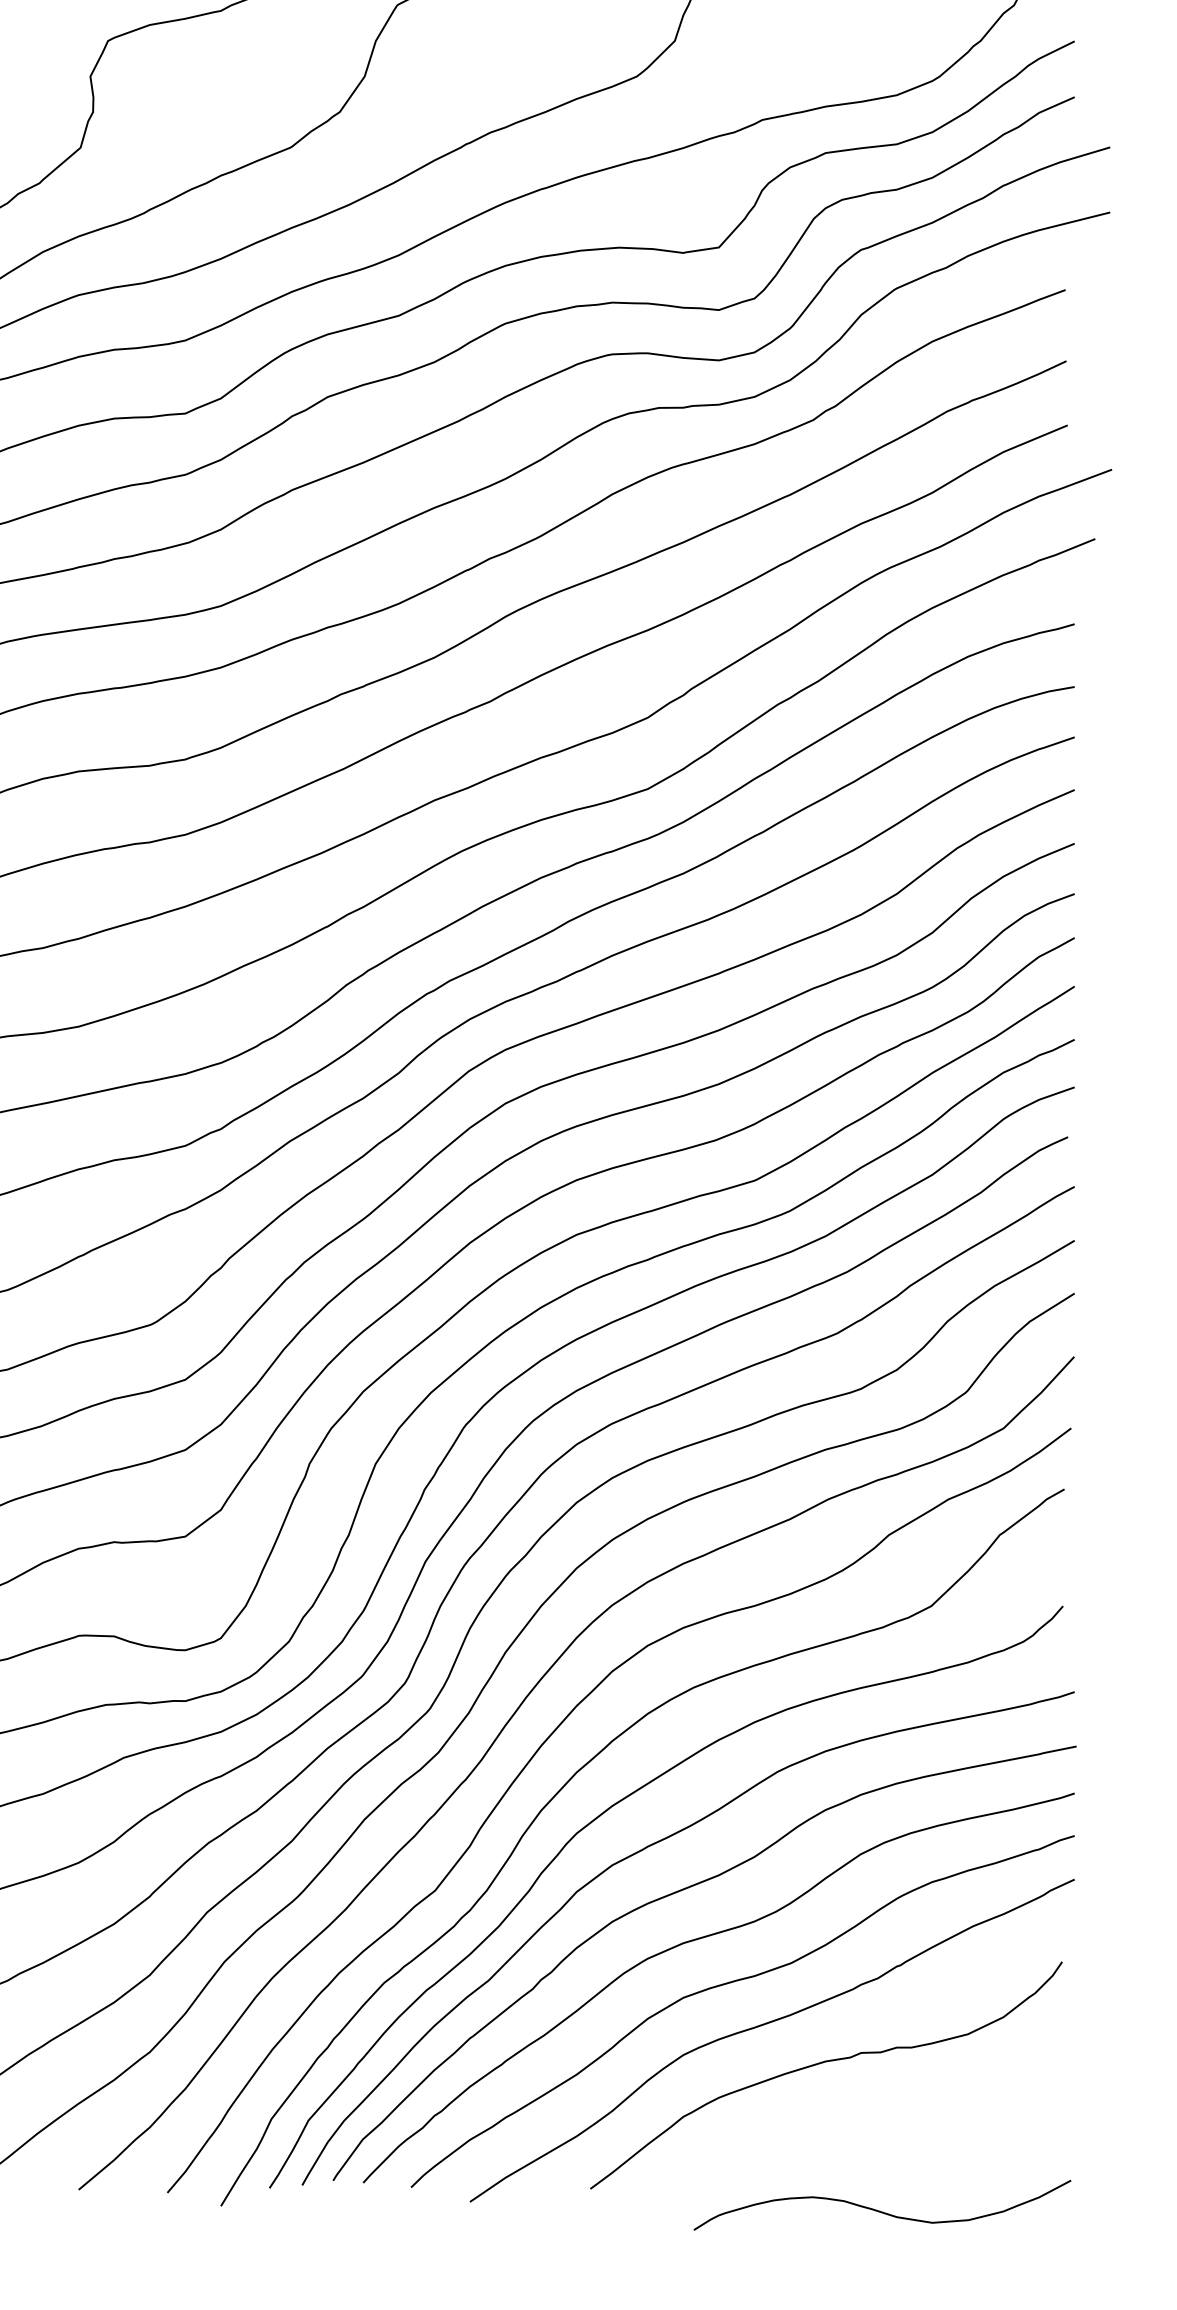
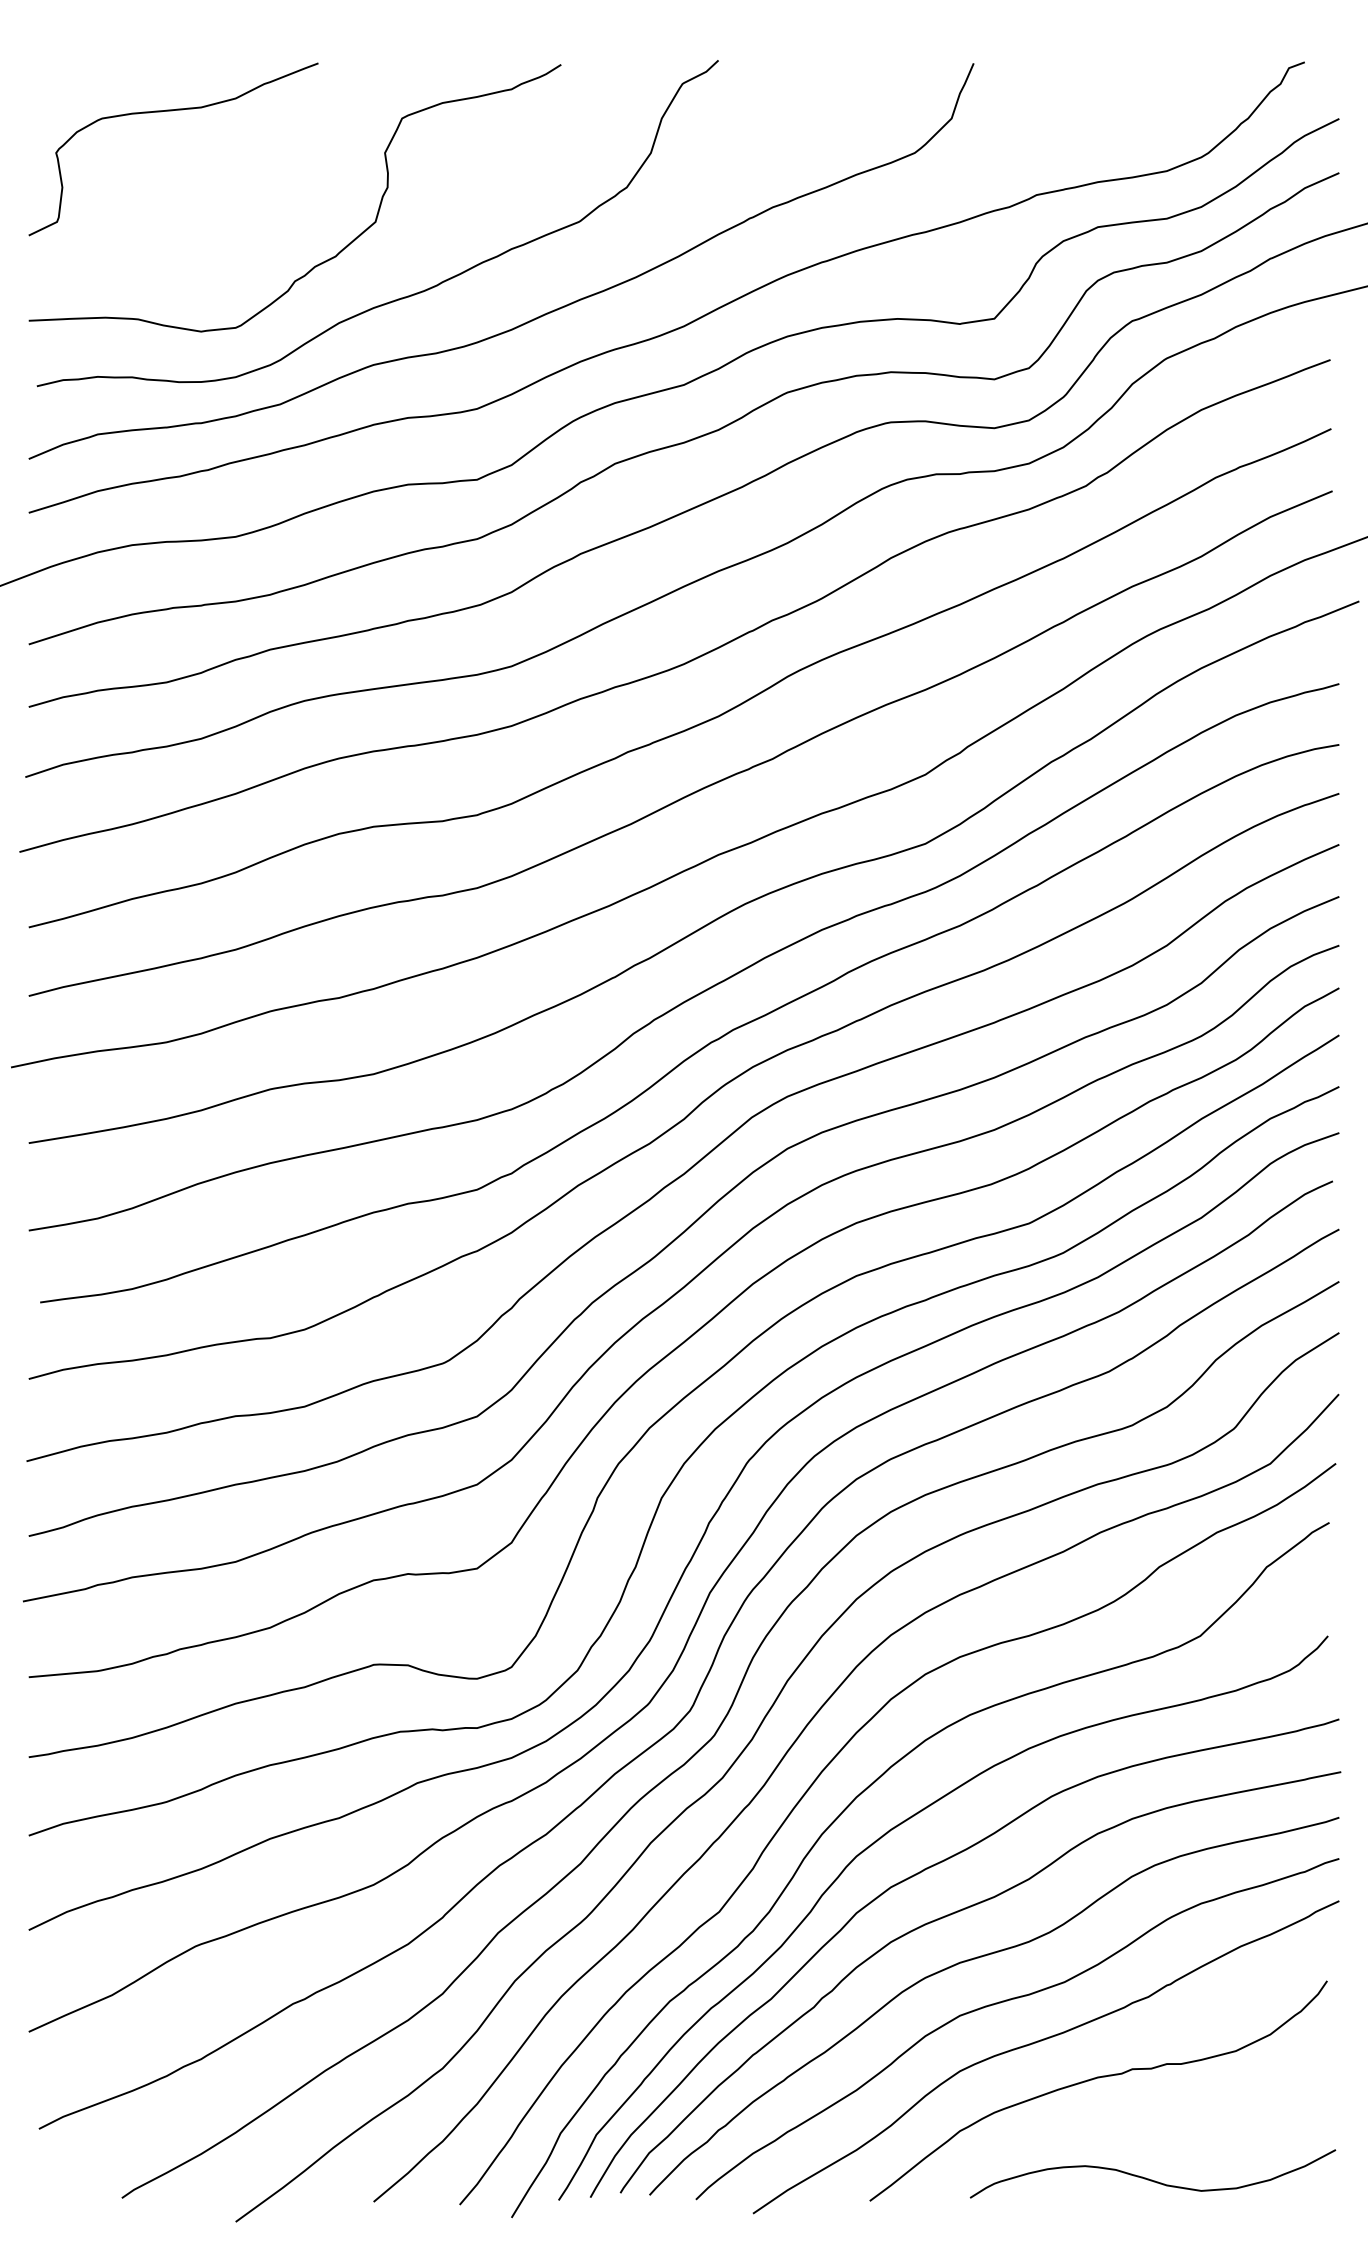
curve: (878, 2210) -> (1149, 2178), moved

